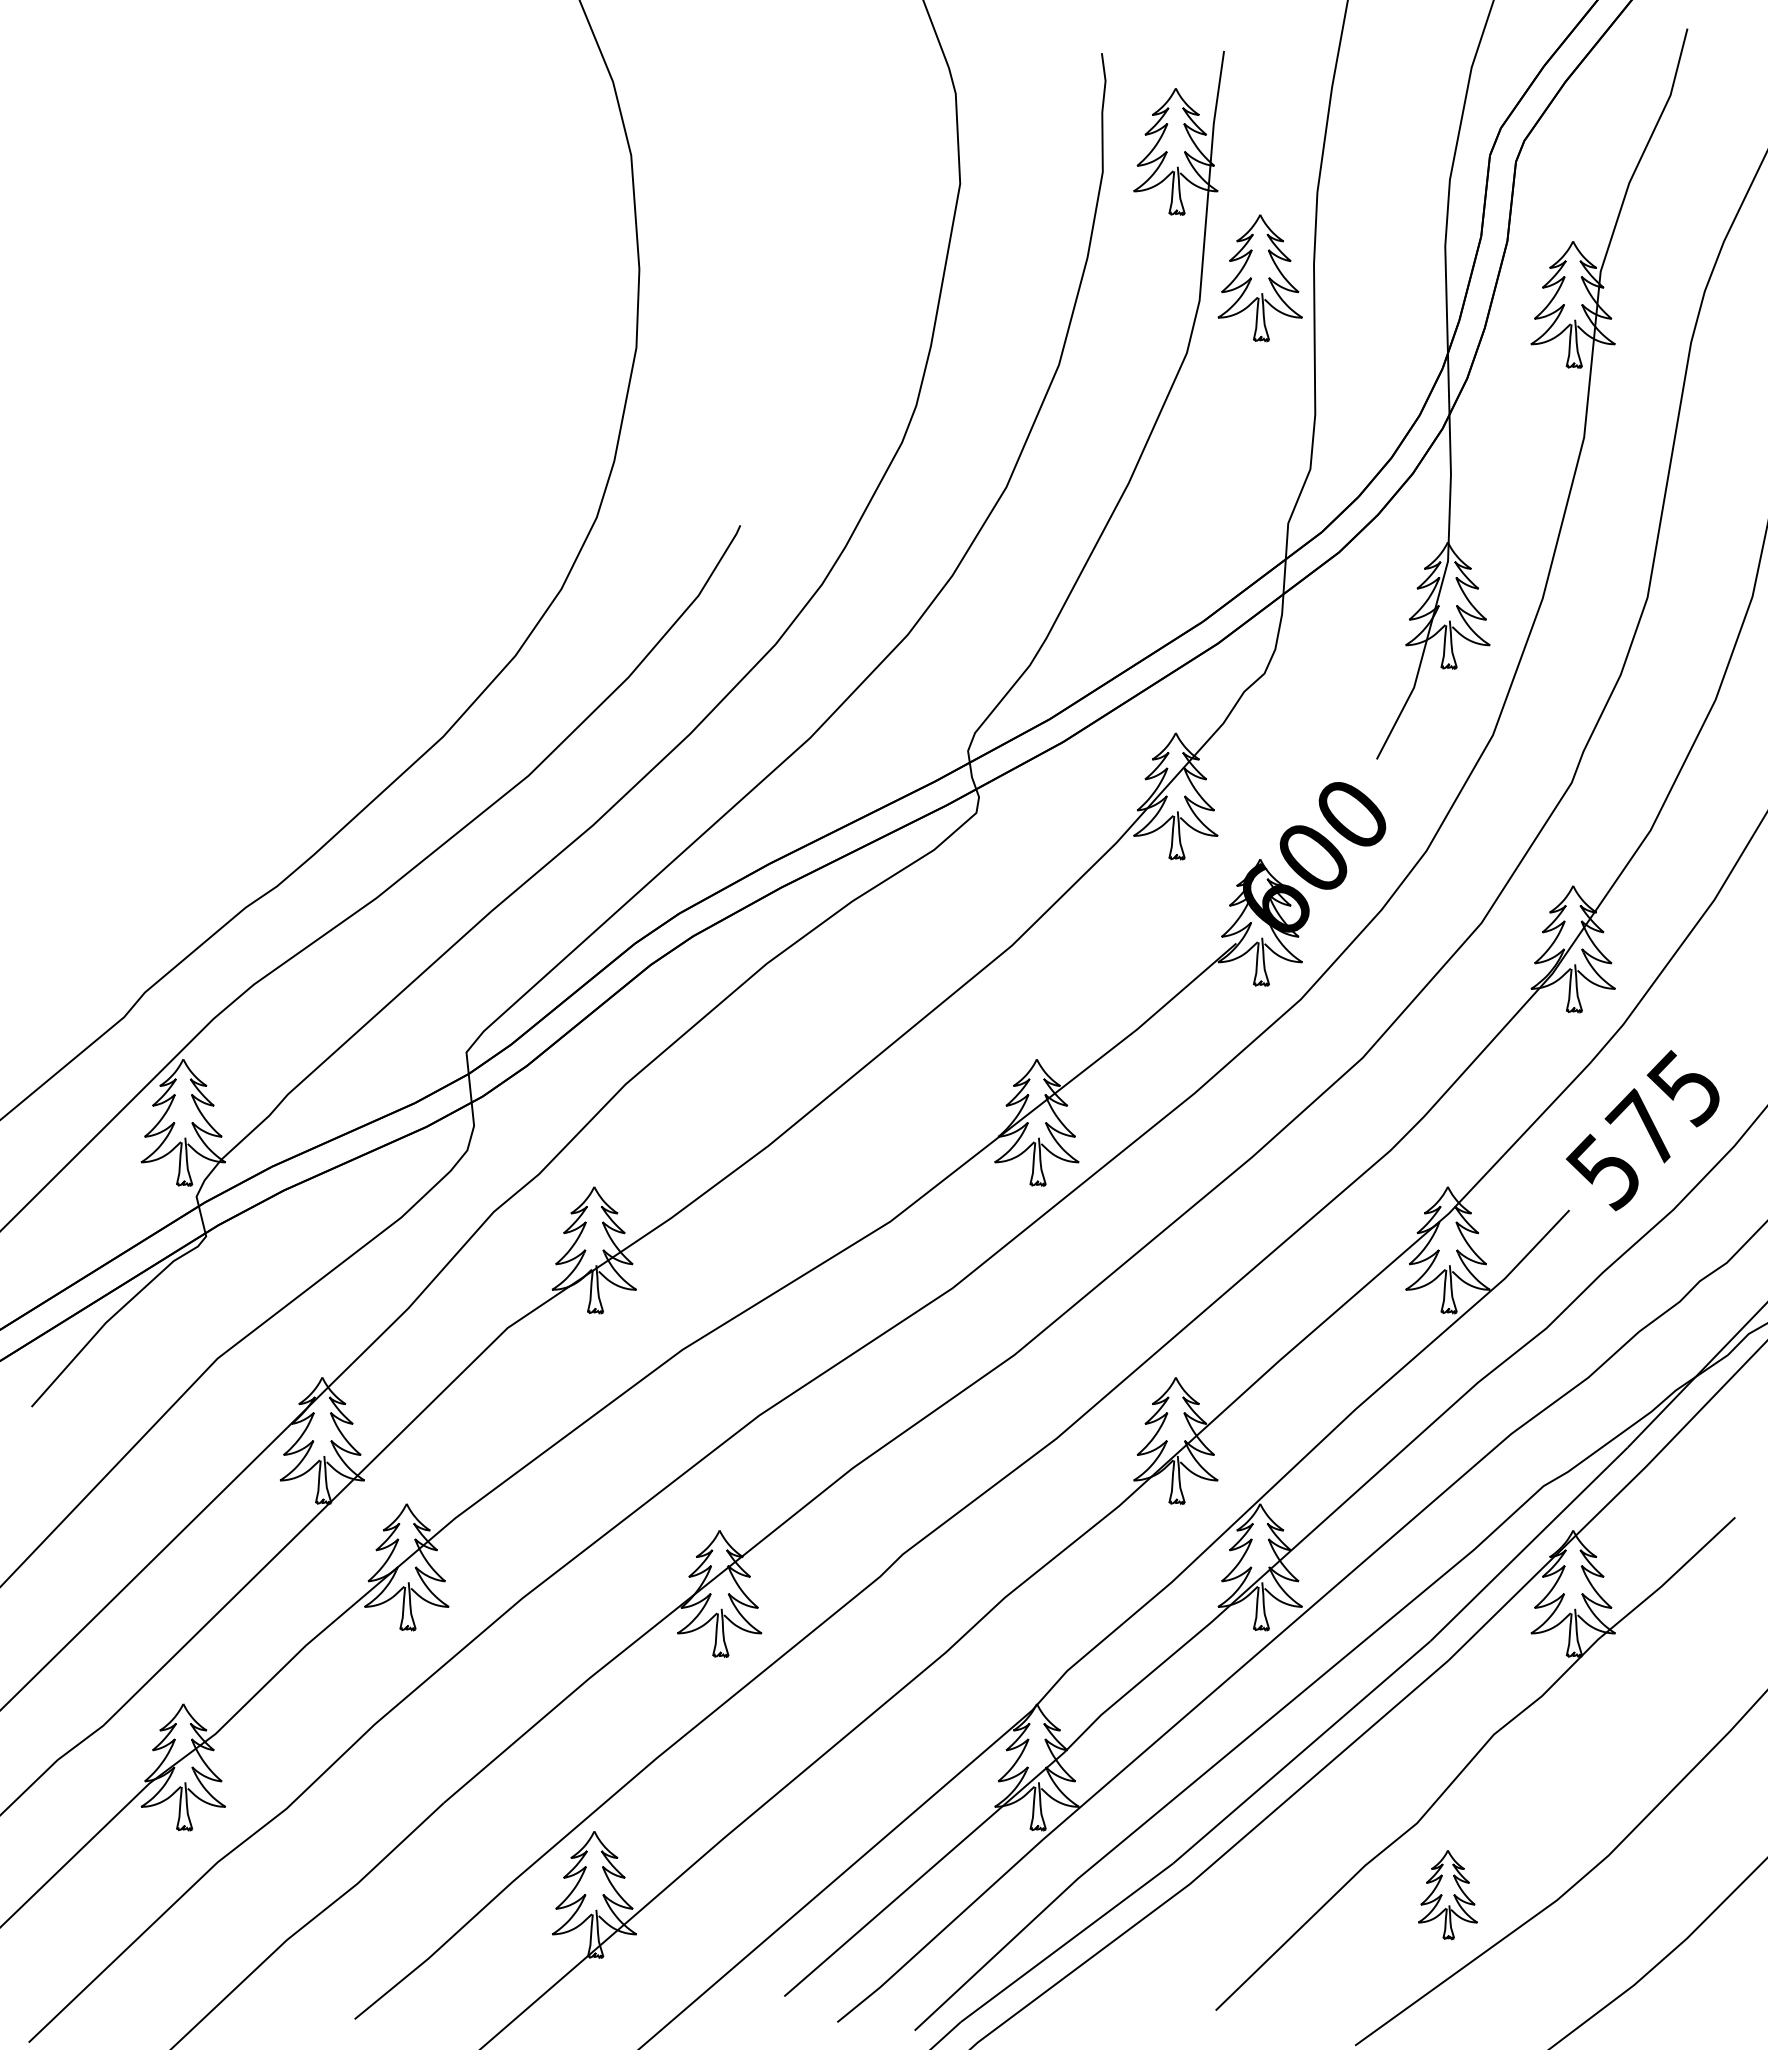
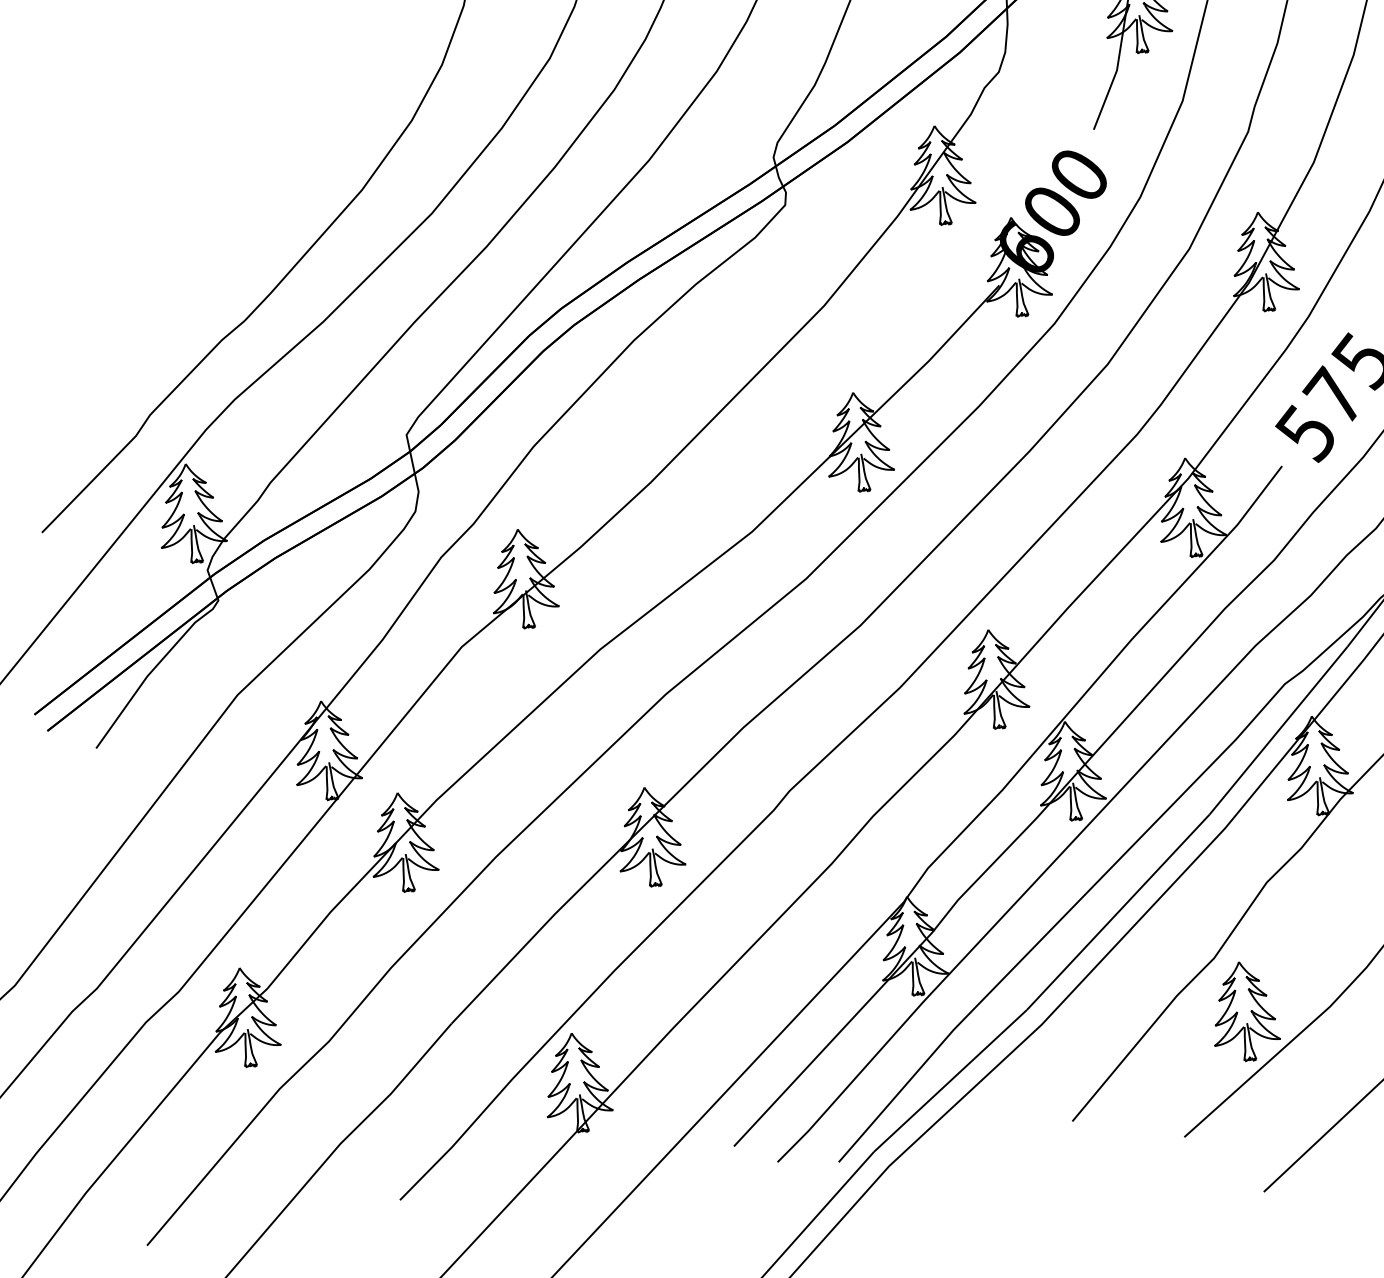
part: (1447, 1894) -> (1243, 1011), size x1.43

